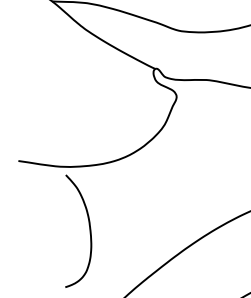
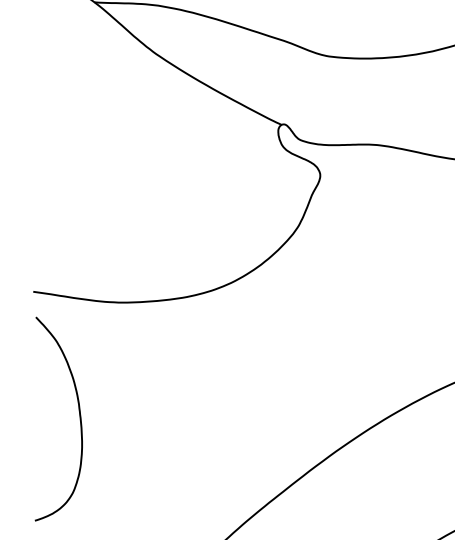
curve: (89, 230) -> (78, 417), moved

